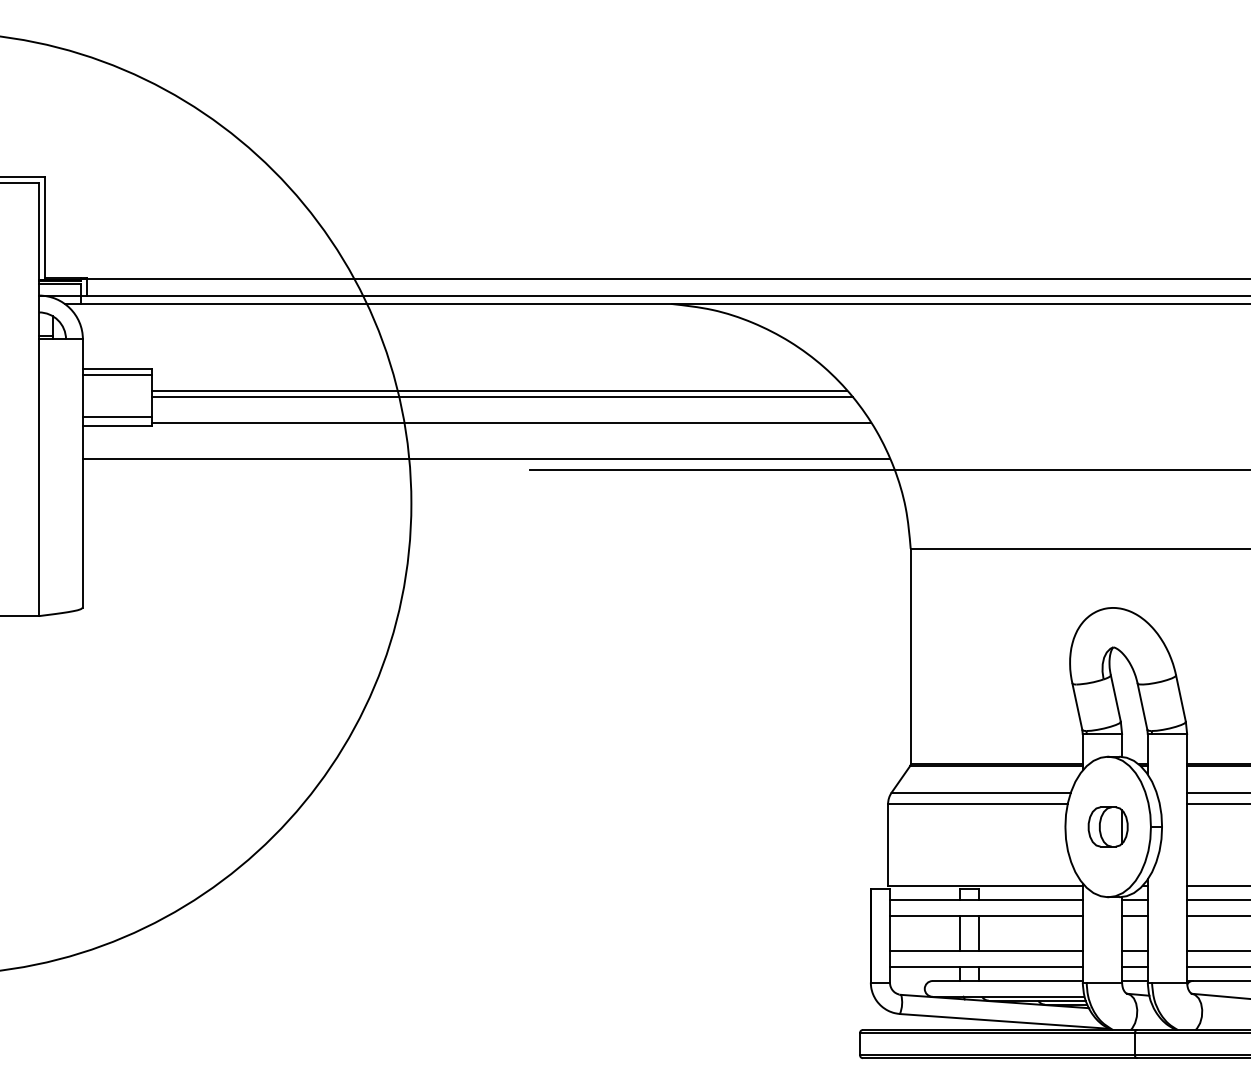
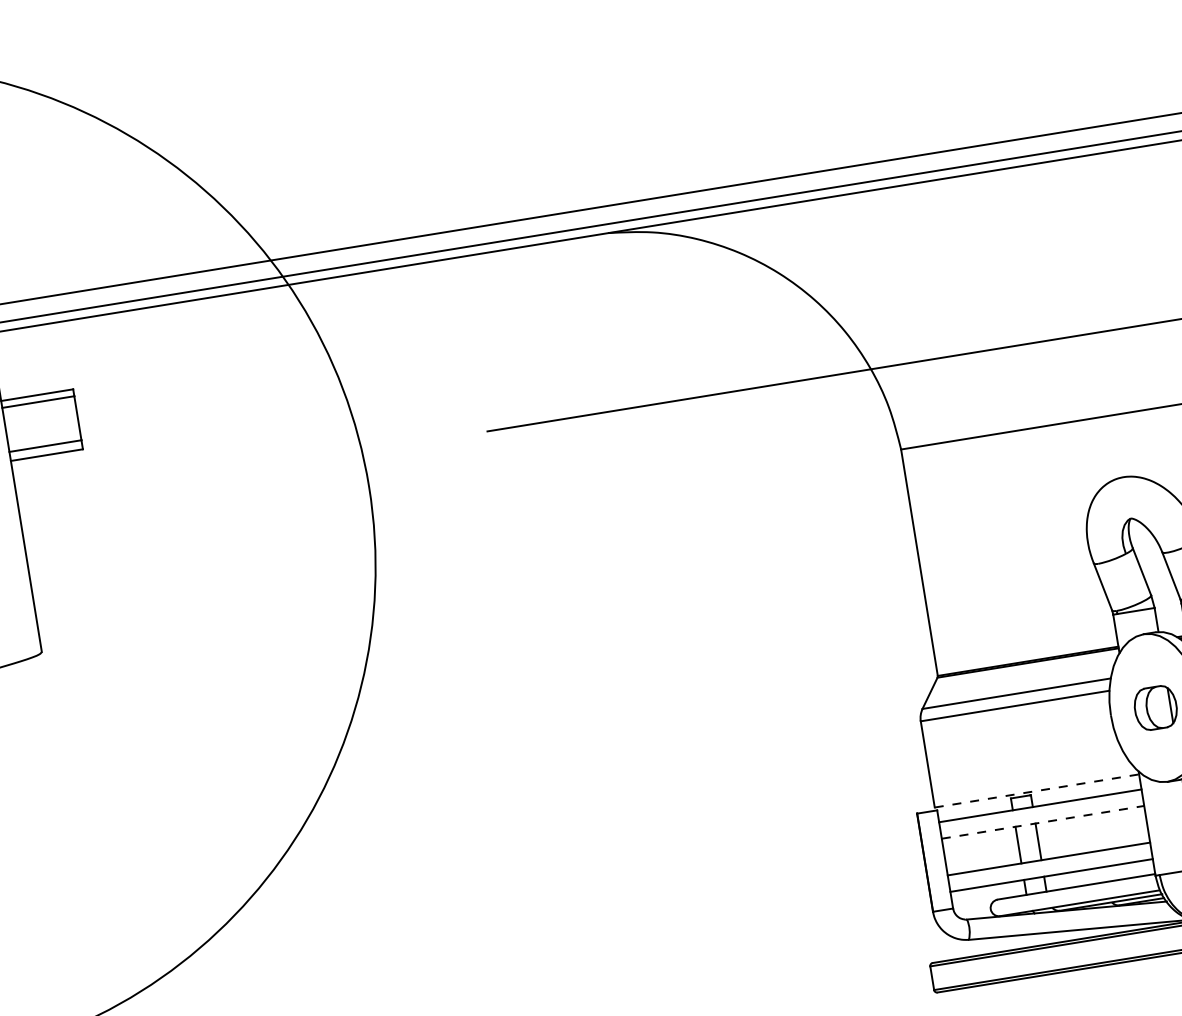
line: (499, 391) -> (442, 354), removed
line: (501, 396) -> (445, 359), removed
line: (510, 423) -> (459, 385), removed
line: (485, 458) -> (439, 426), removed
line: (985, 886) -> (1037, 791), solid -> dashed
line: (986, 916) -> (1043, 822), solid -> dashed

